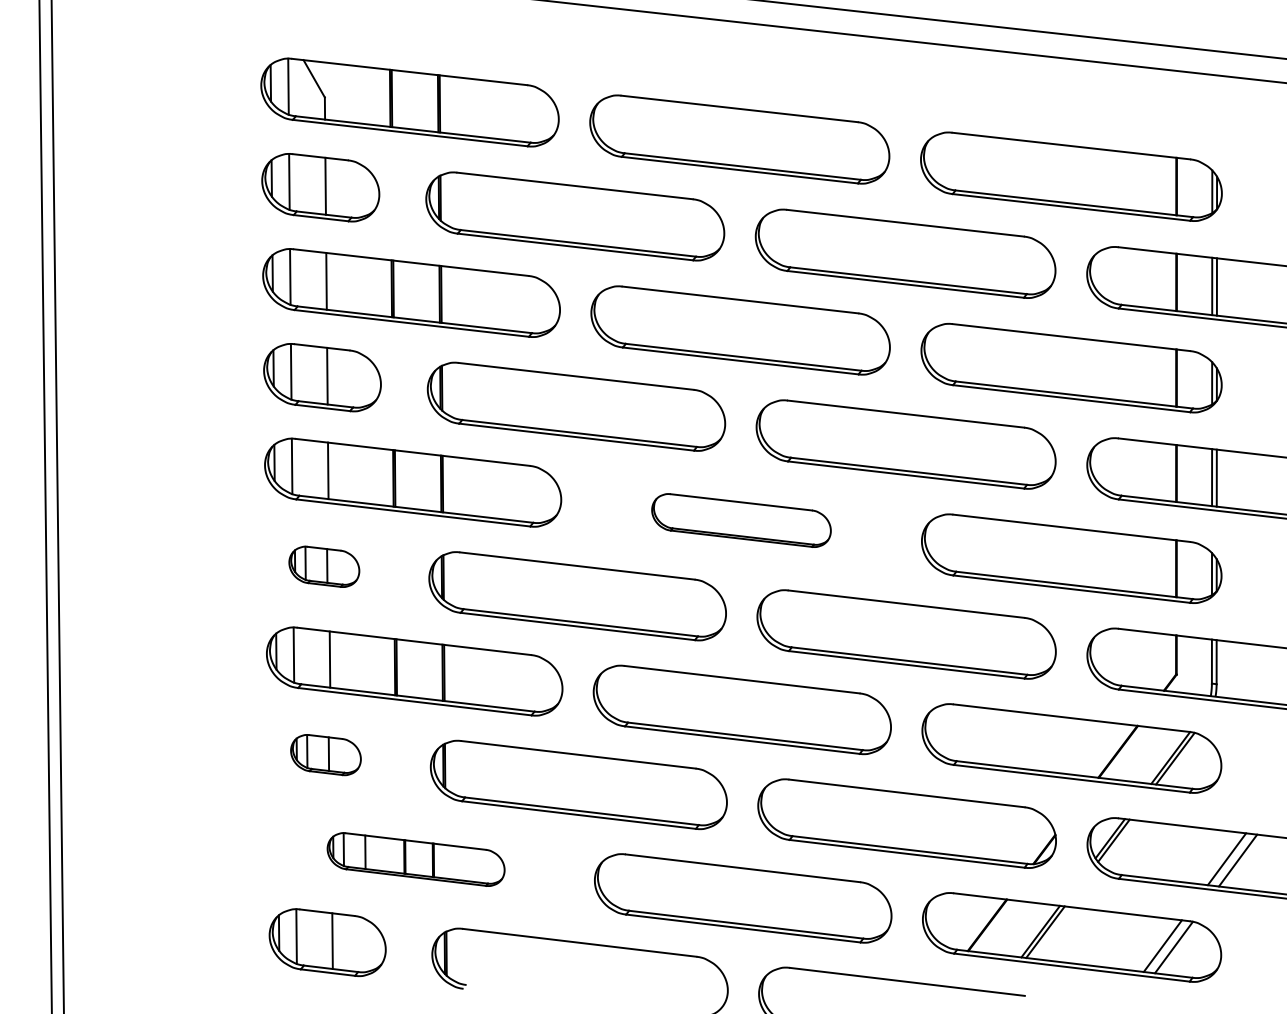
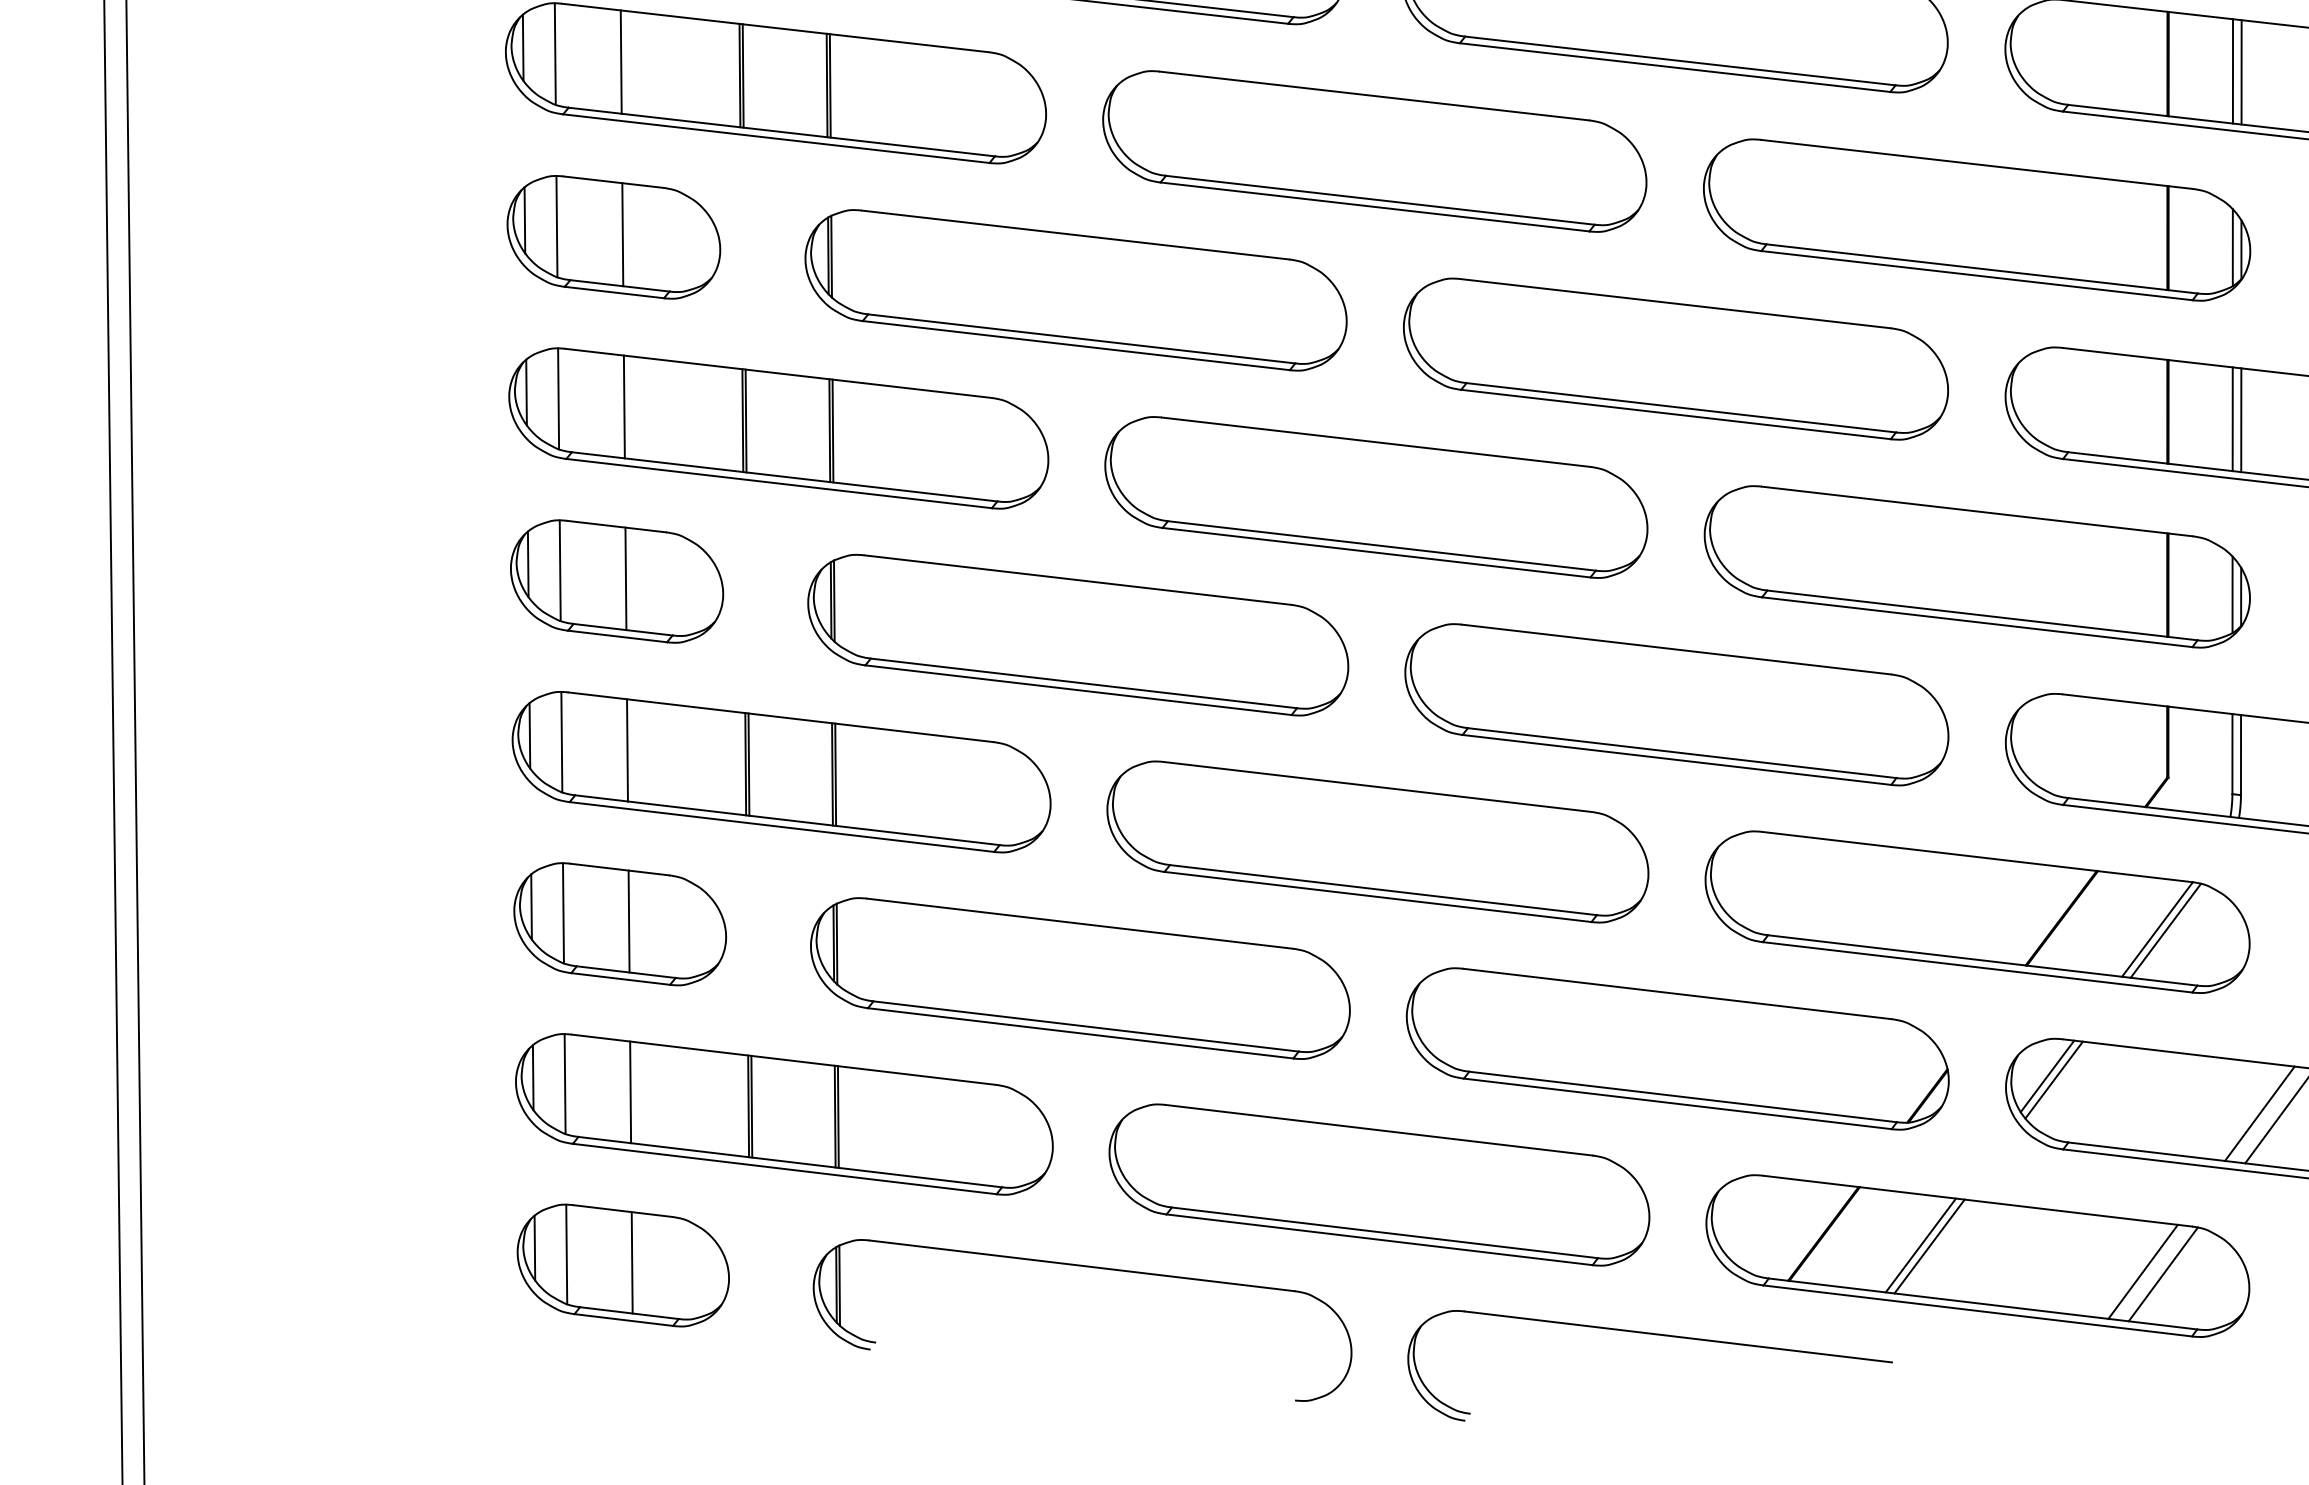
part: (741, 520) -> (1376, 497), size x1.67
part: (324, 566) -> (617, 580), size x1.67
part: (325, 754) -> (619, 923), size x1.67
part: (415, 859) -> (783, 1114), size x1.67

